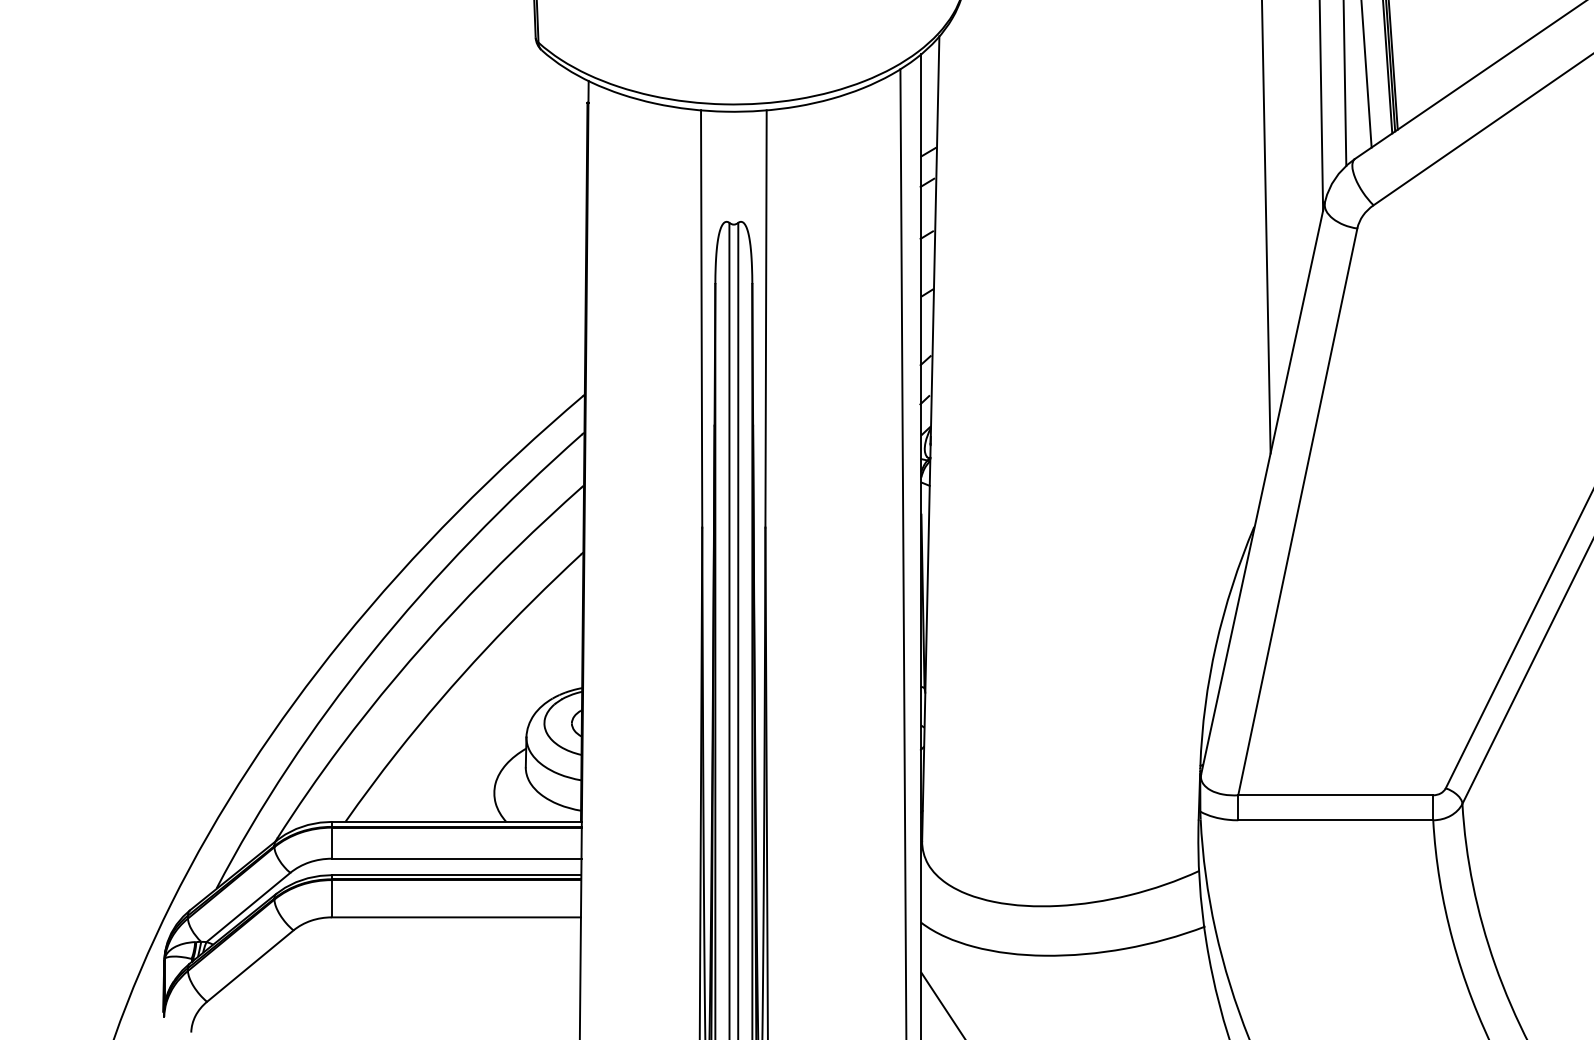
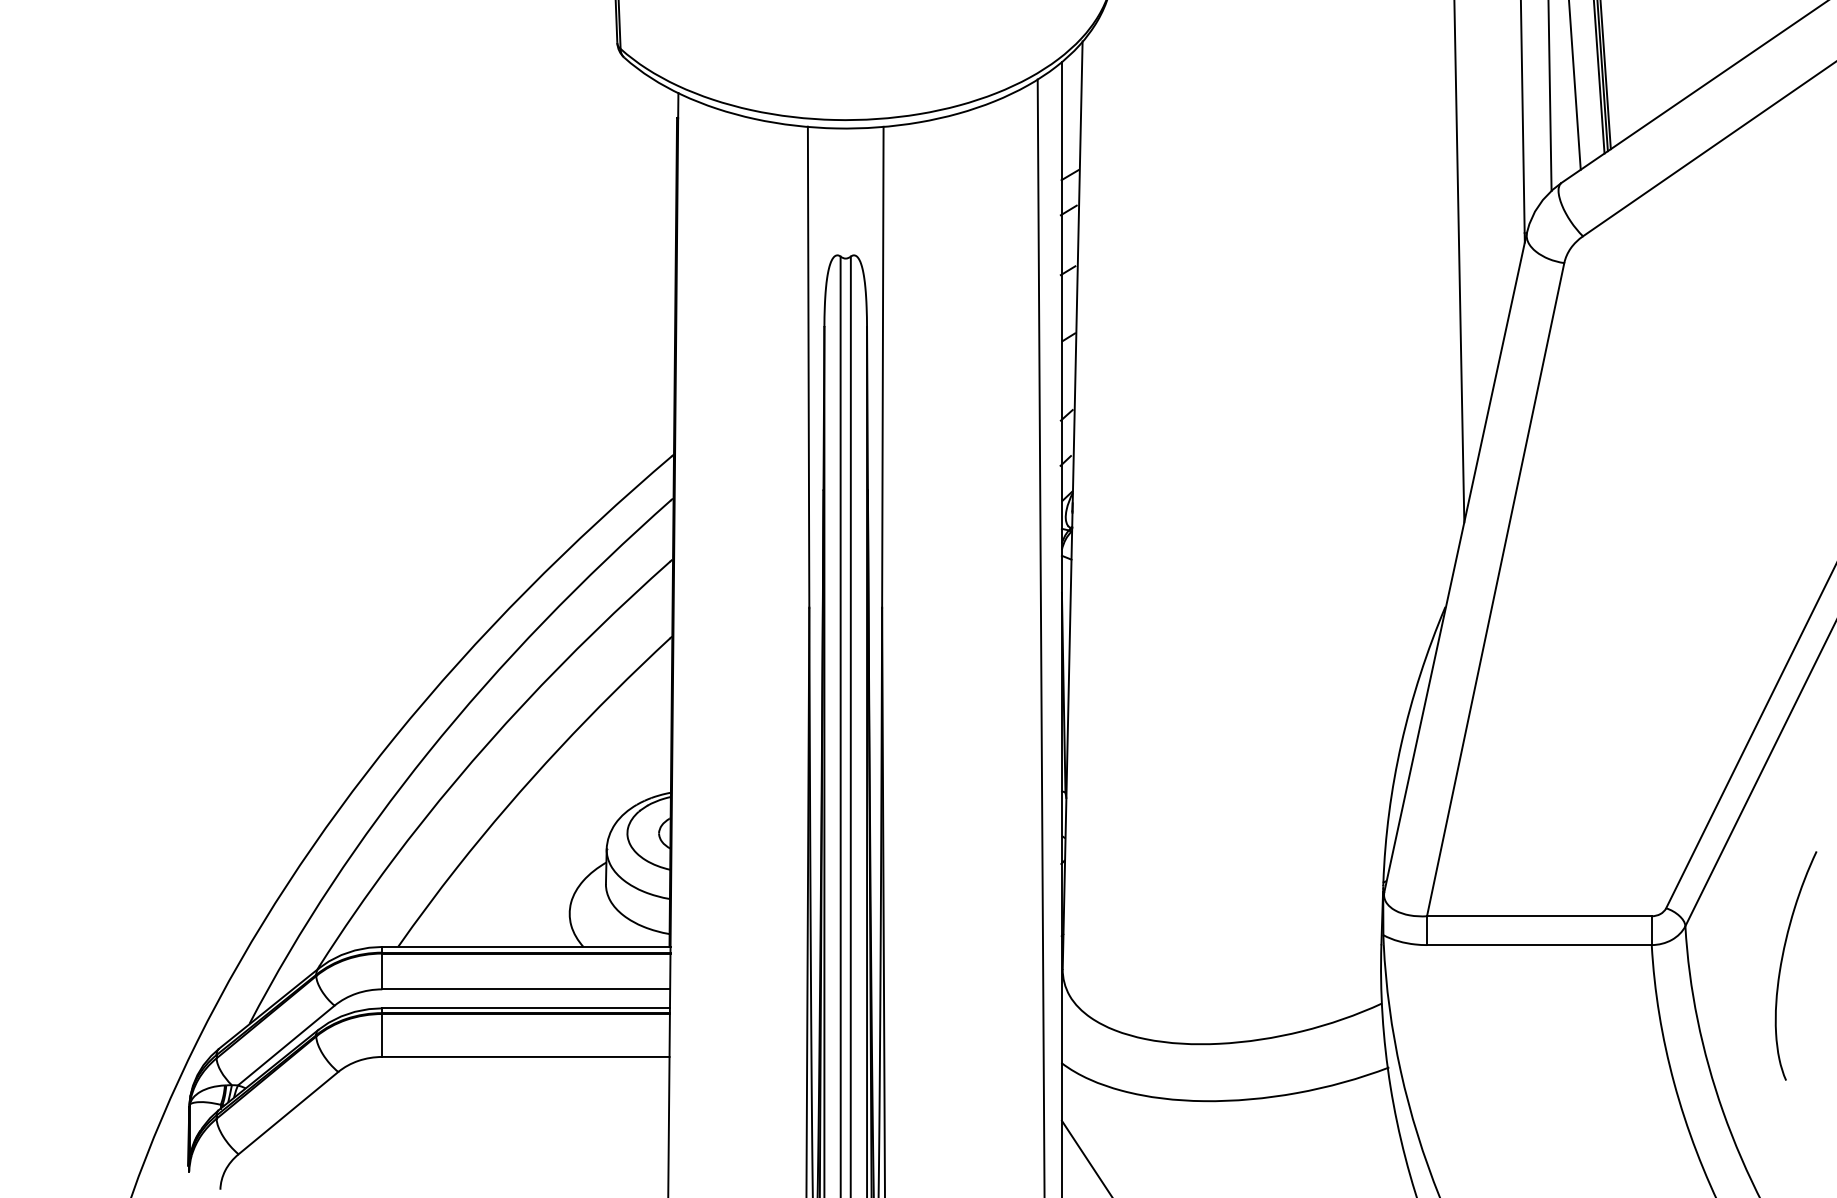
curve: (1546, 836) -> (1782, 963), added

